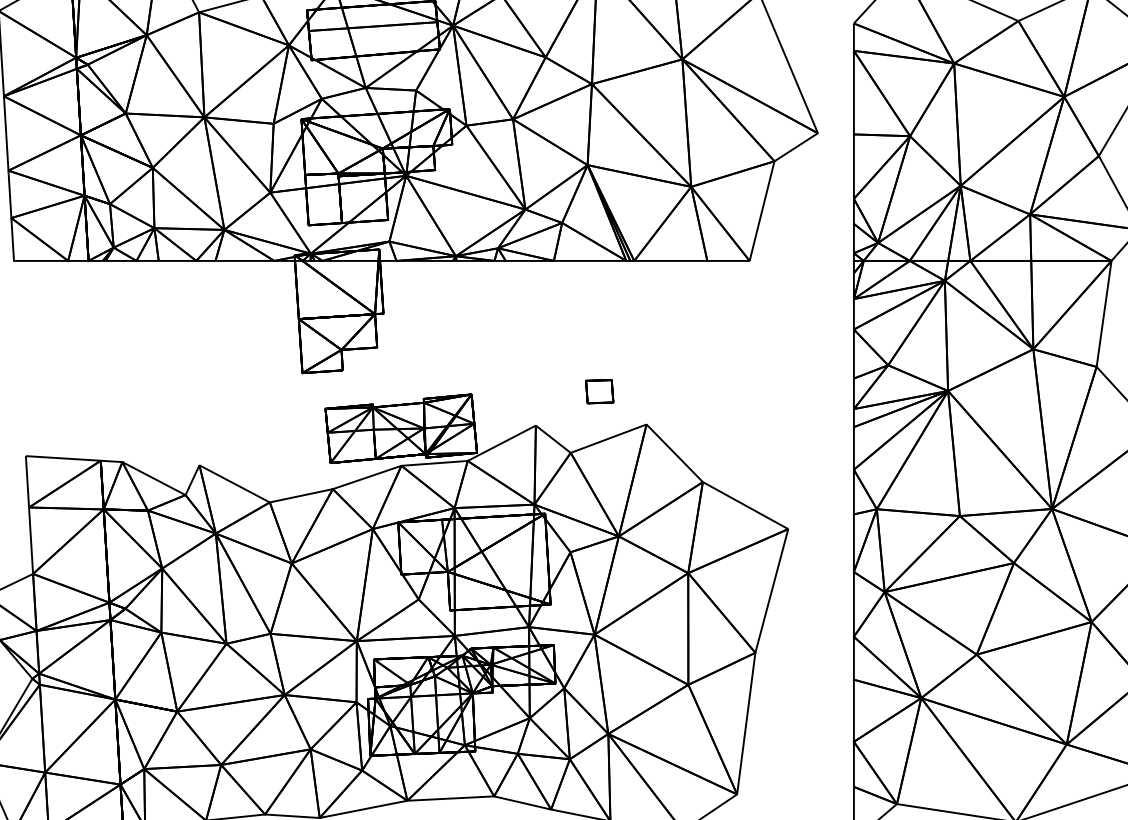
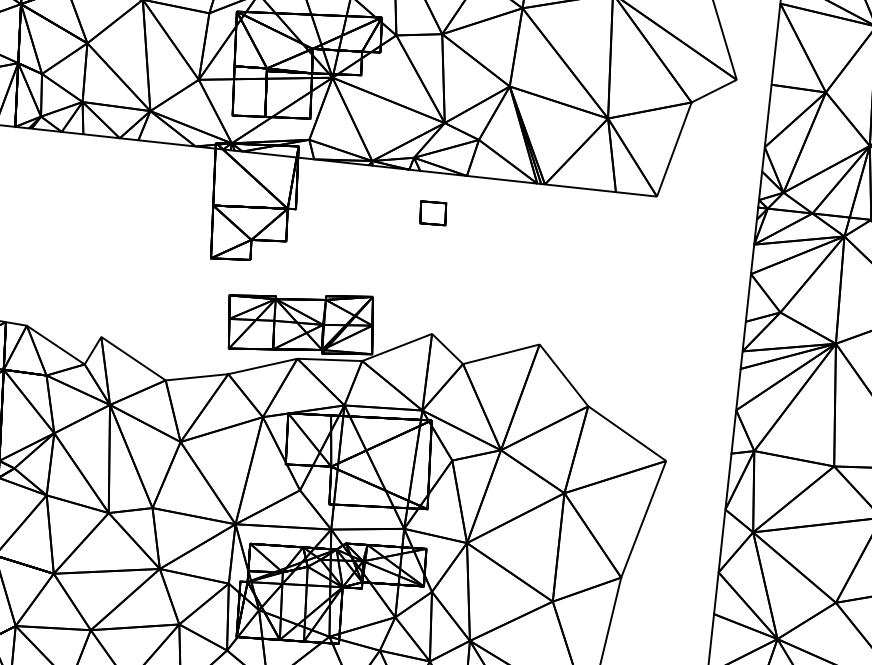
part: (599, 391) -> (433, 213), moved

